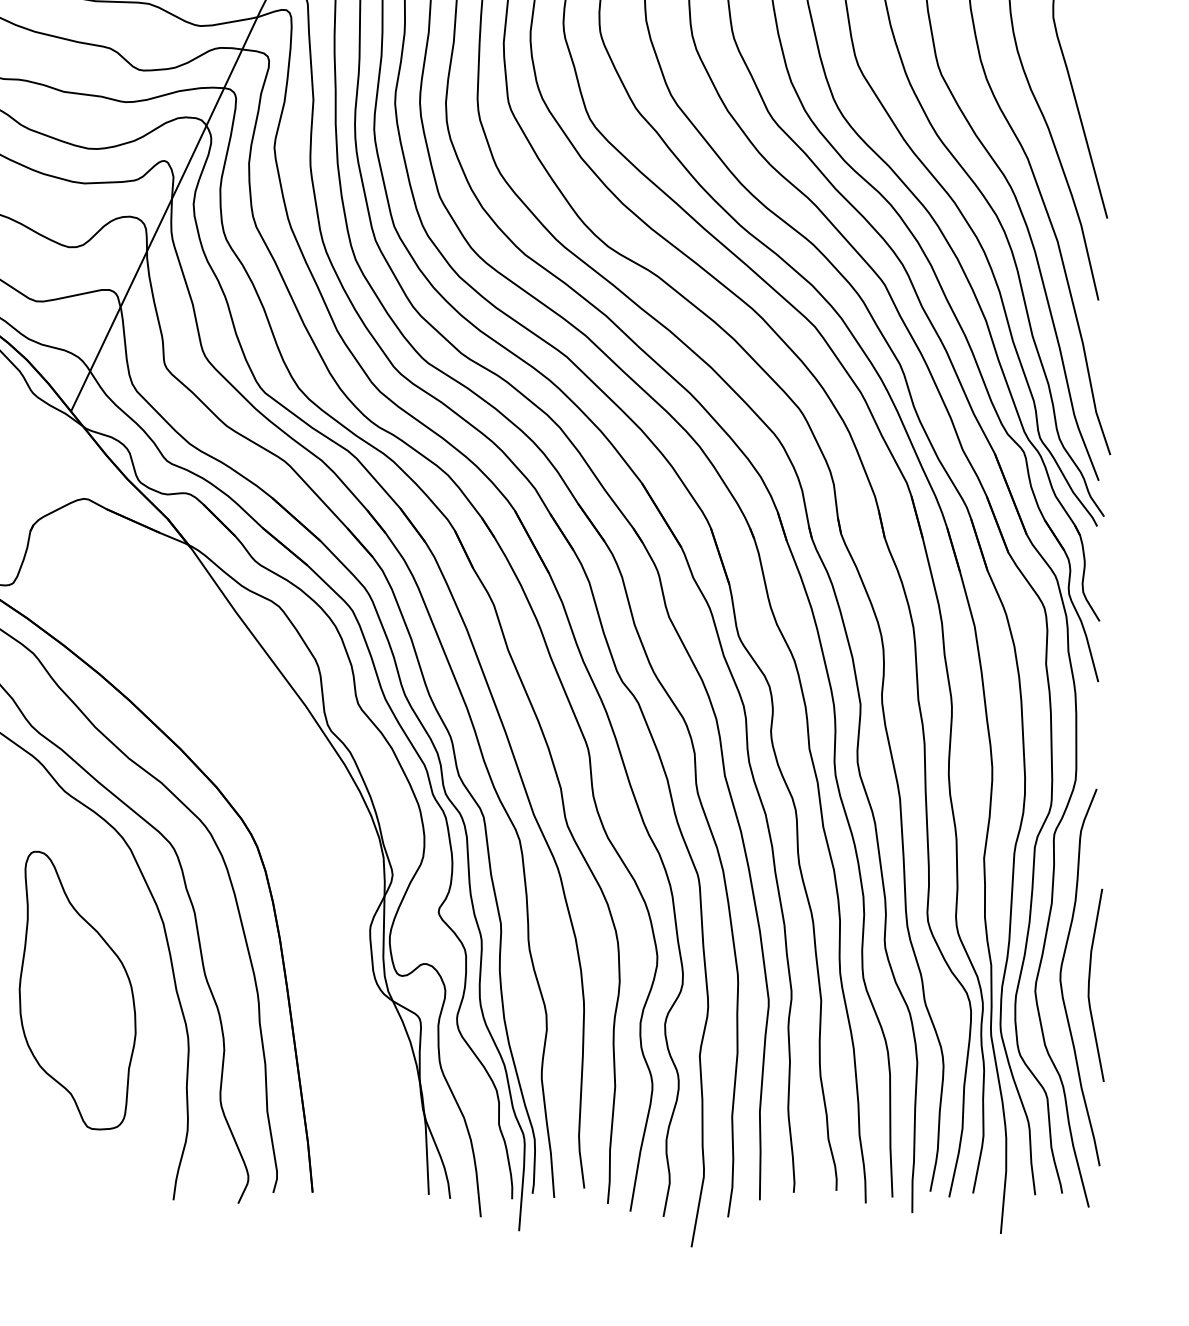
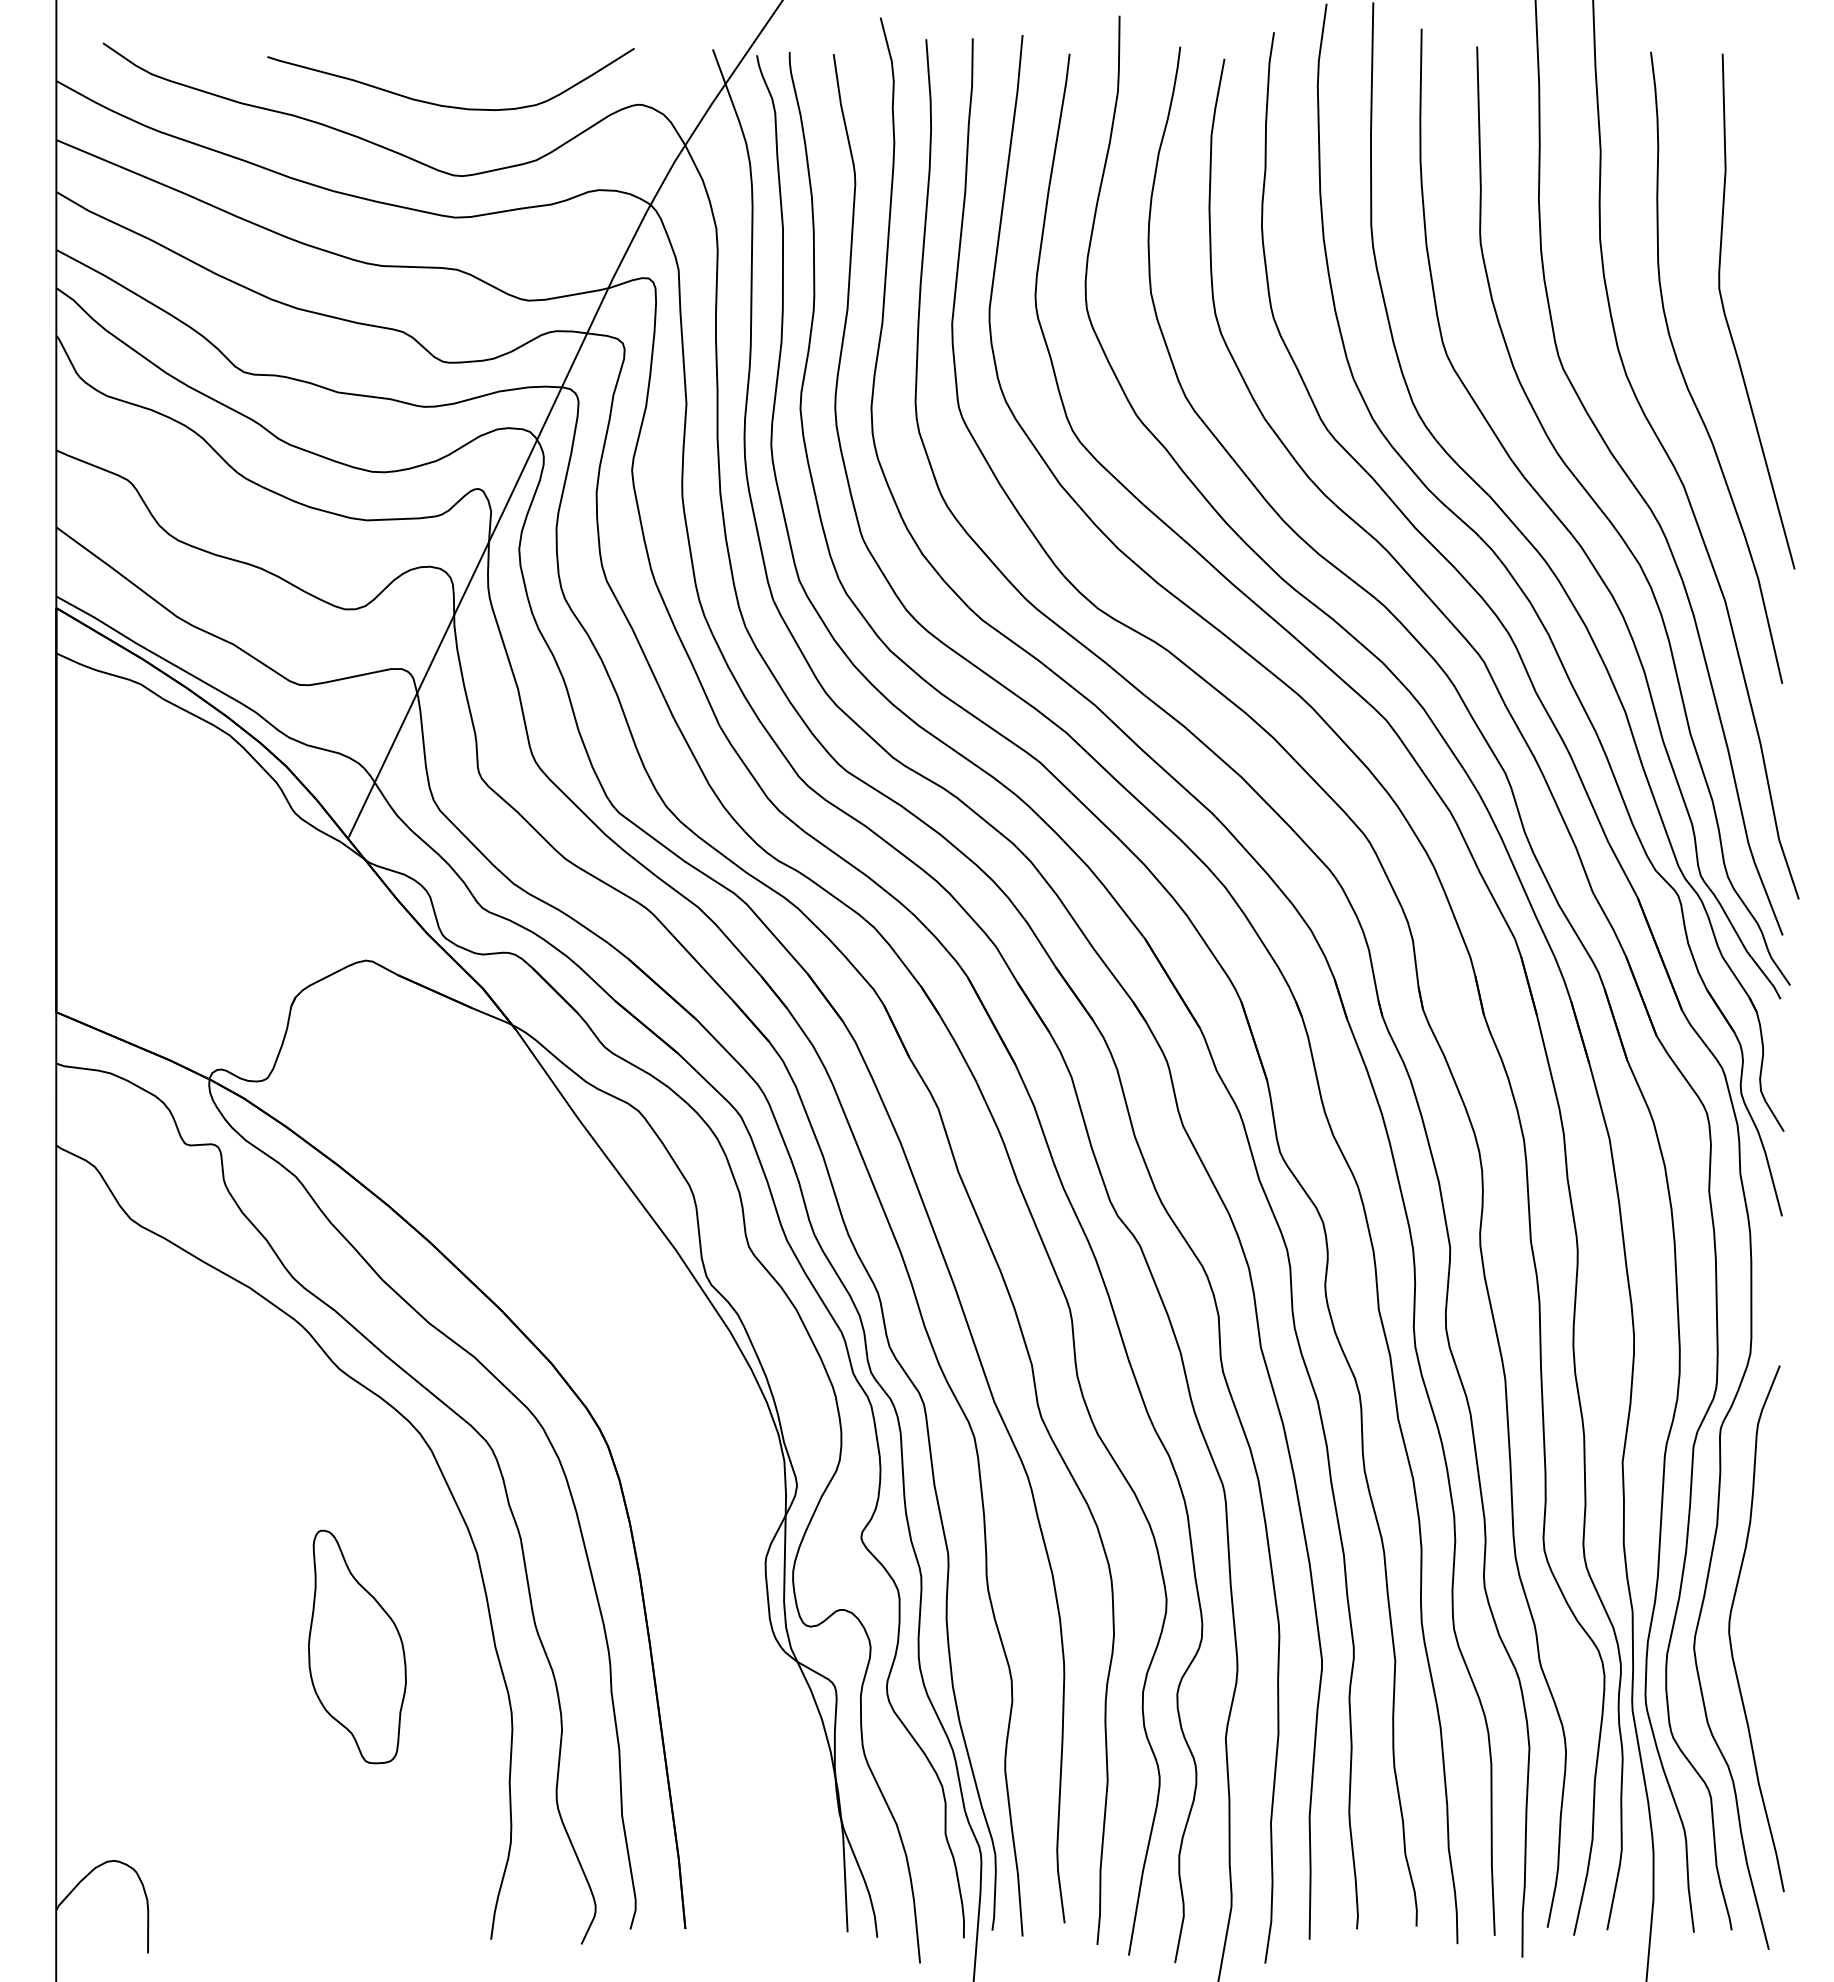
curve: (1089, 985) -> (1769, 1639), removed
part: (77, 990) -> (357, 1646), size x0.6

